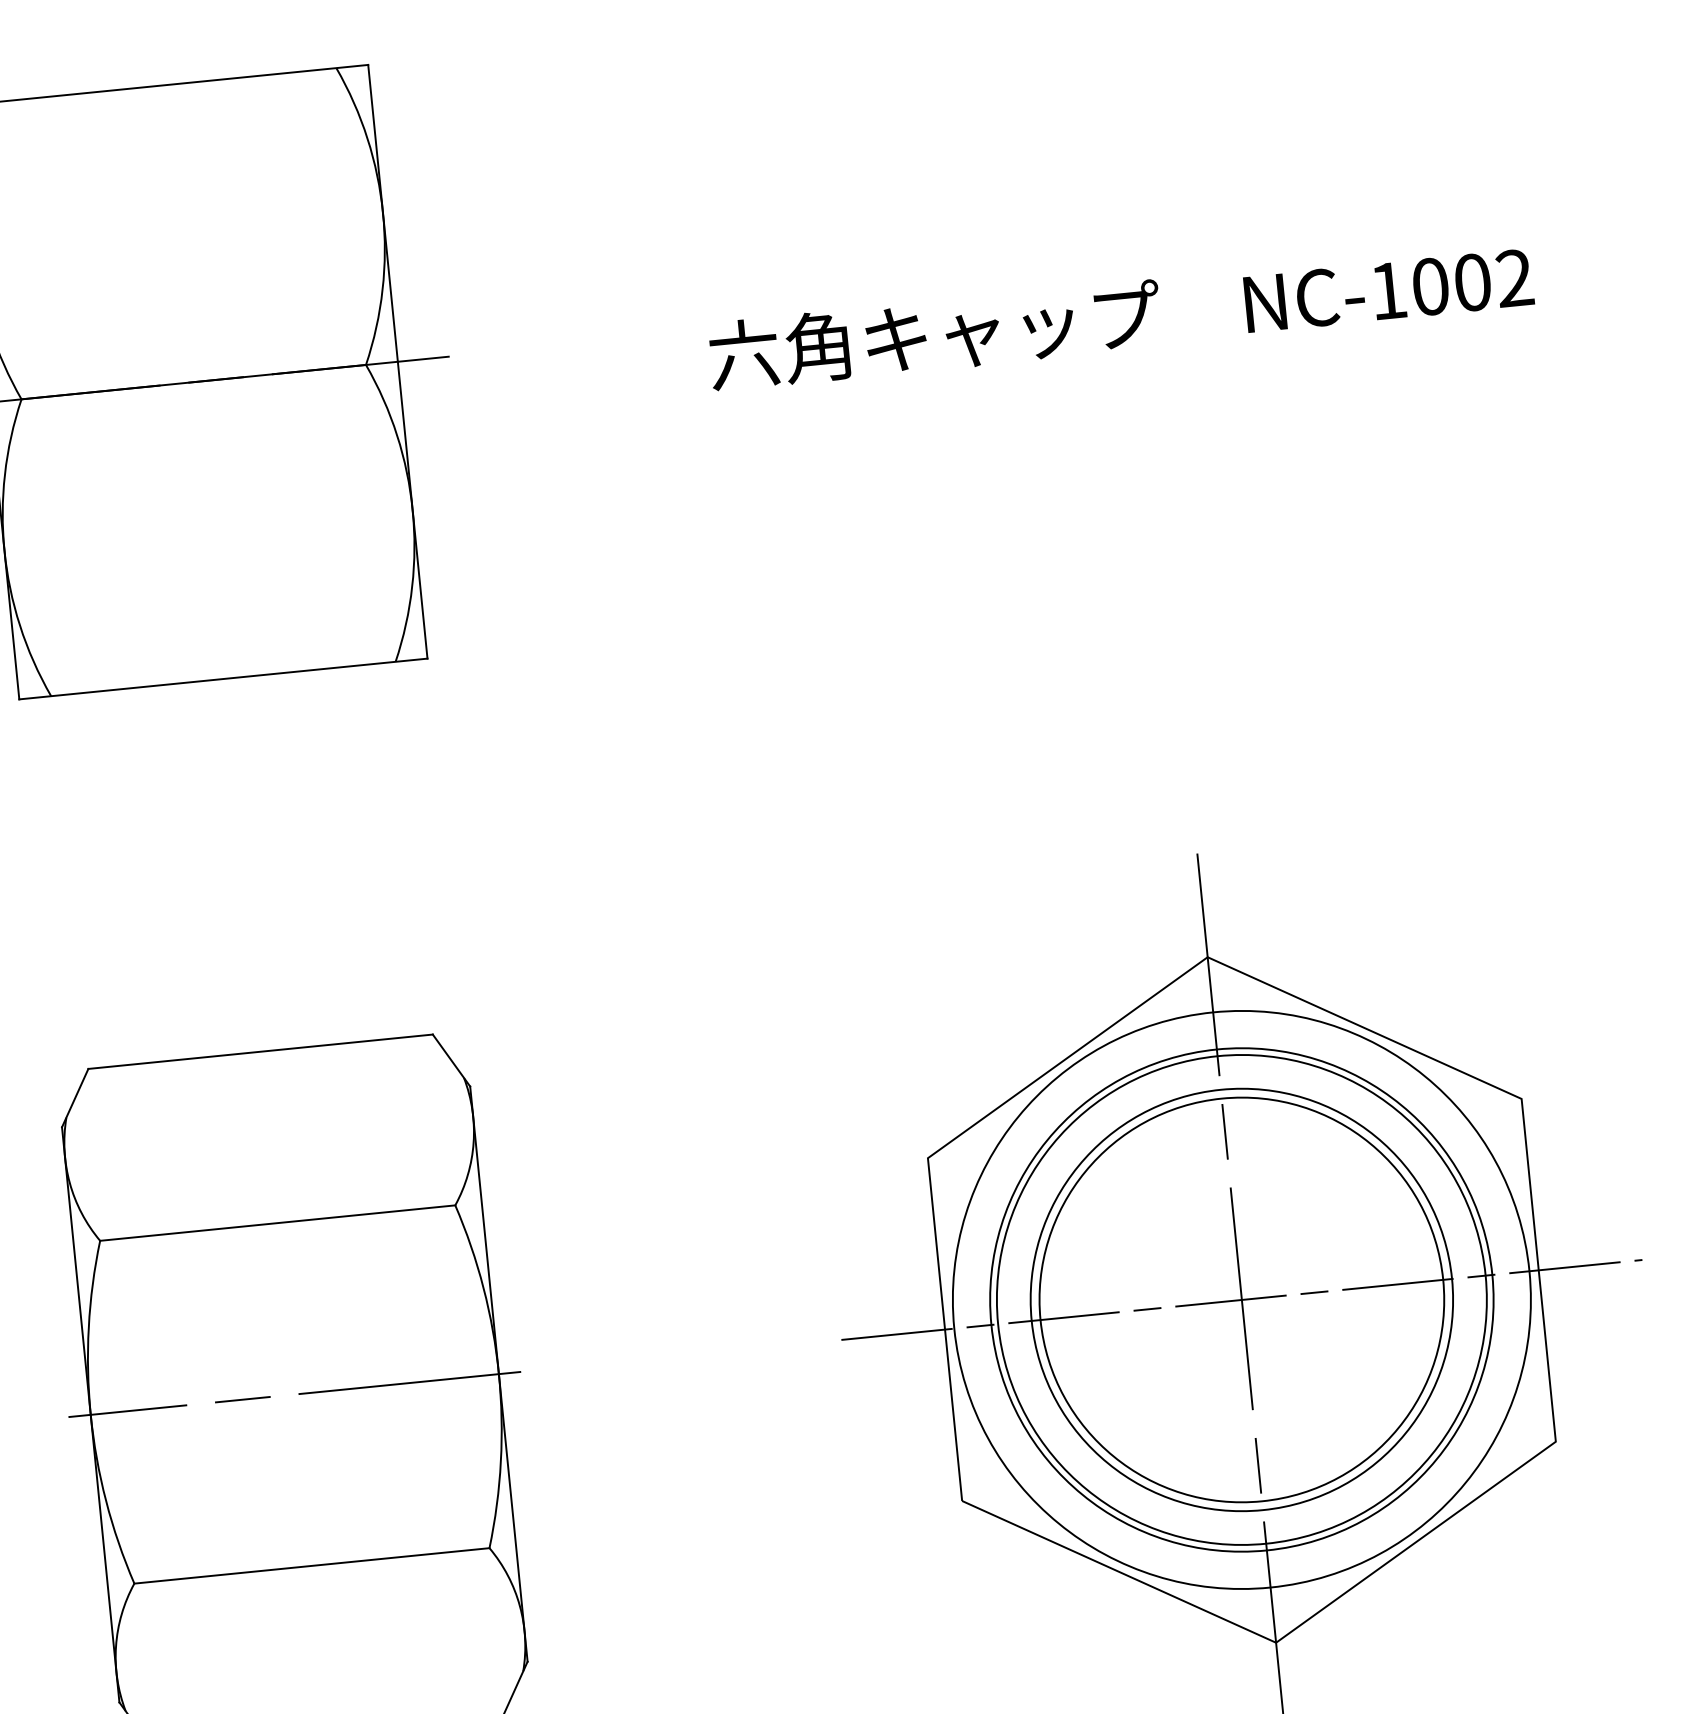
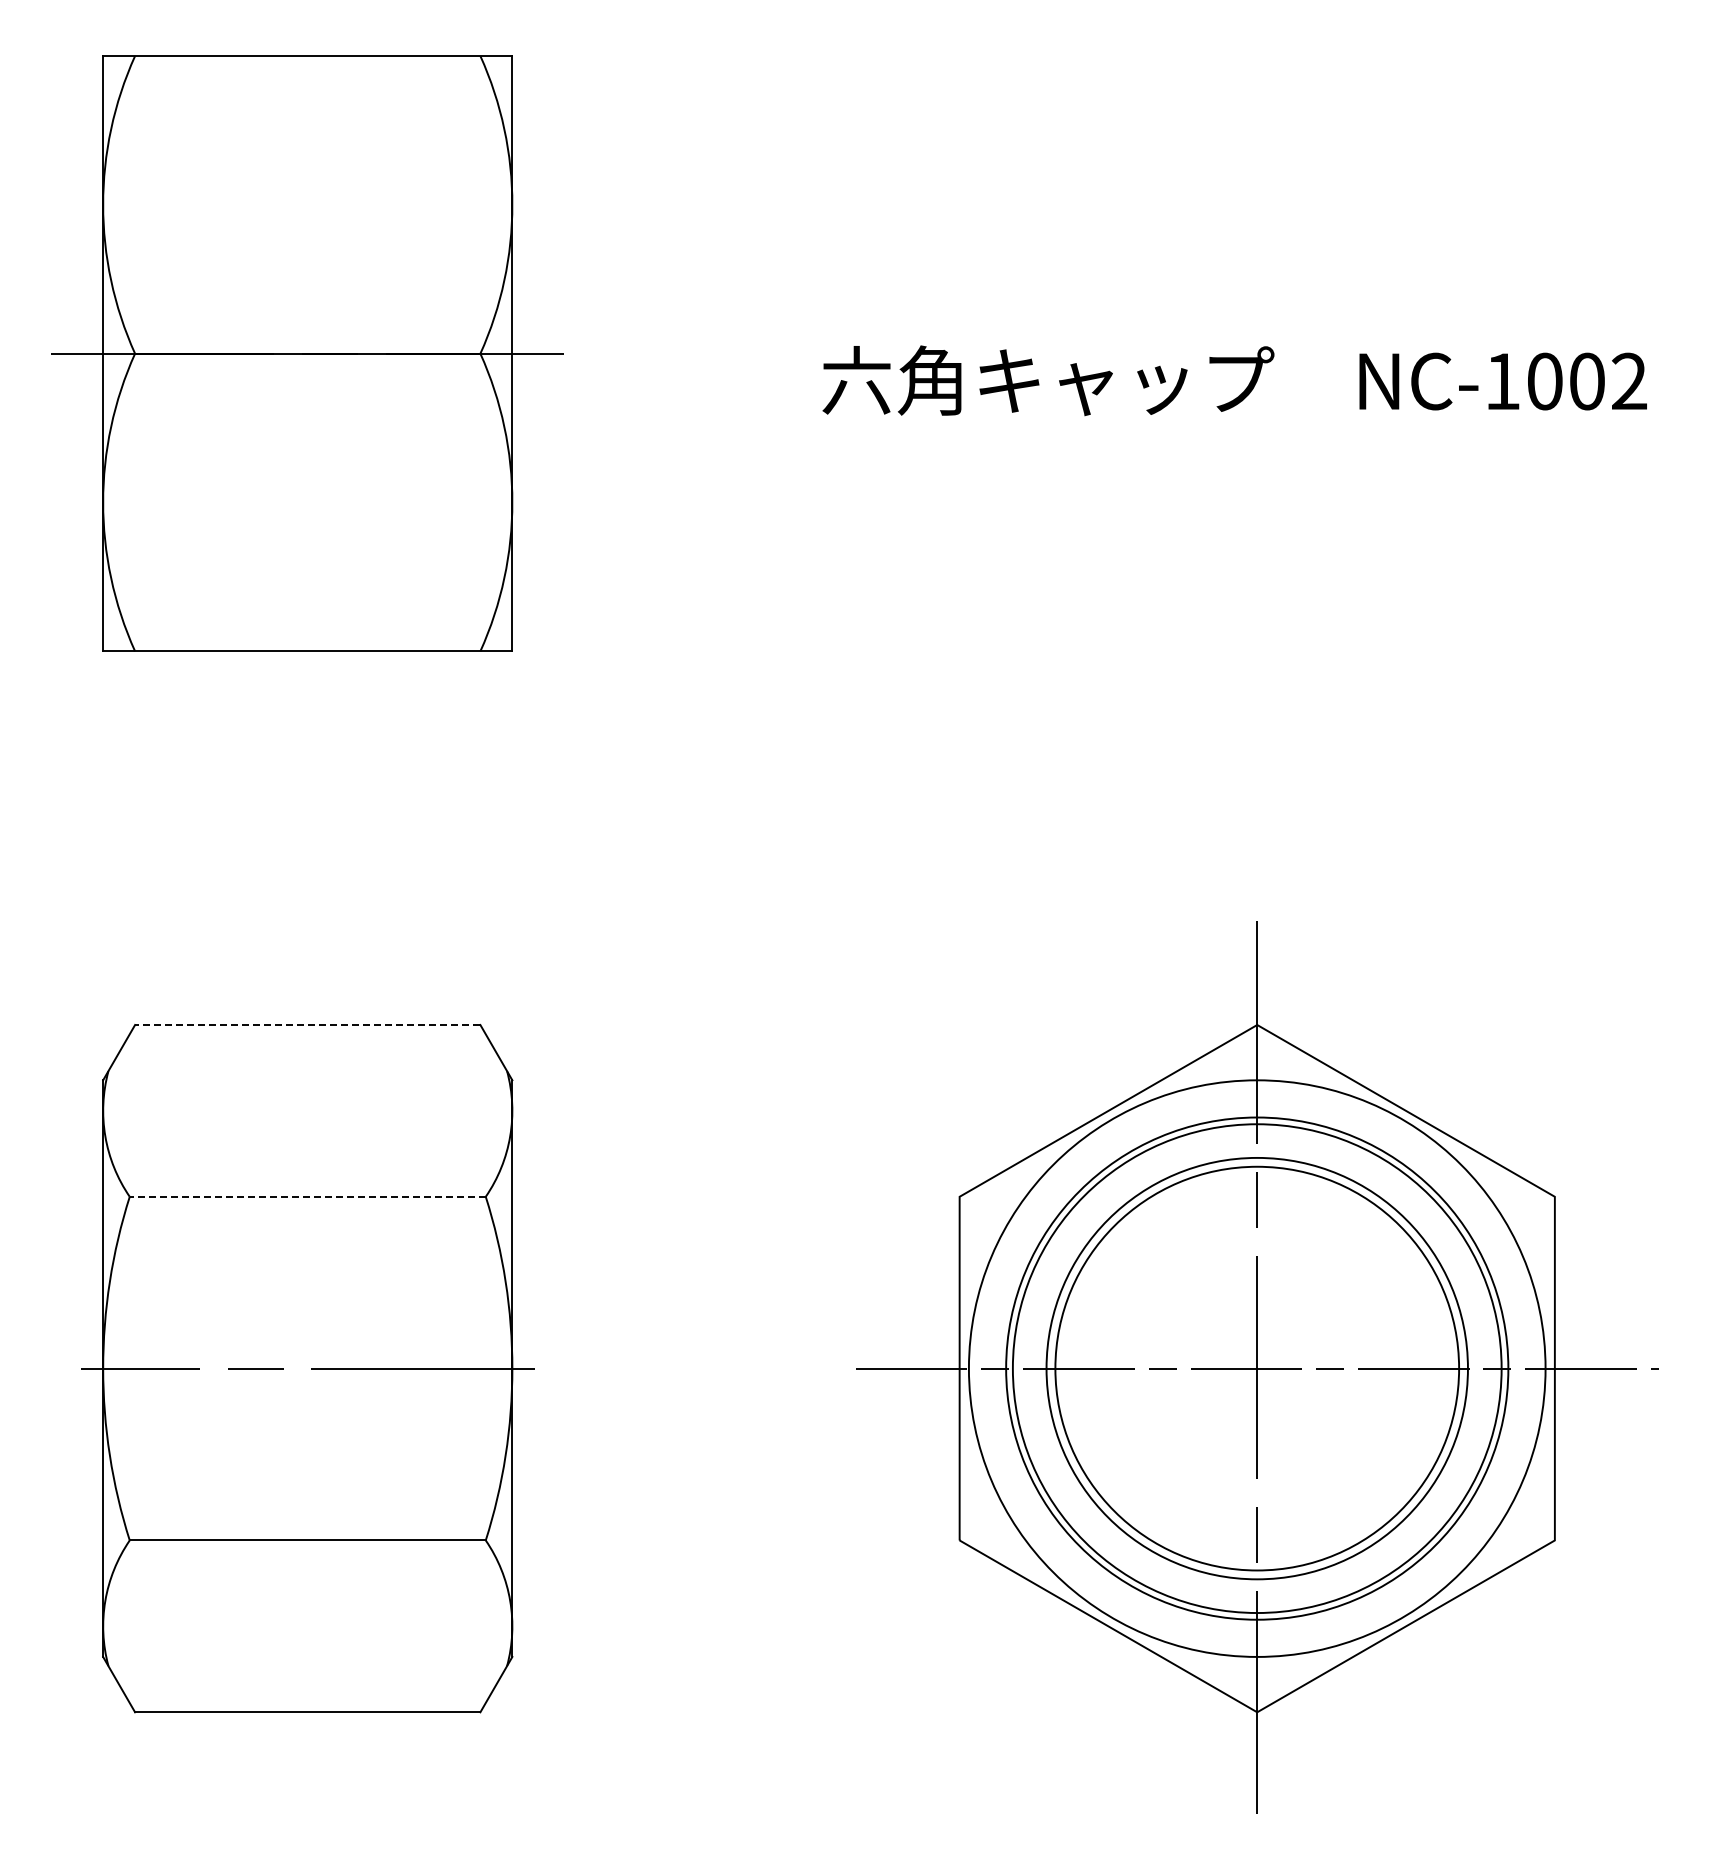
line: (260, 1052) -> (307, 1025), solid -> dashed
line: (277, 1222) -> (307, 1196), solid -> dashed

